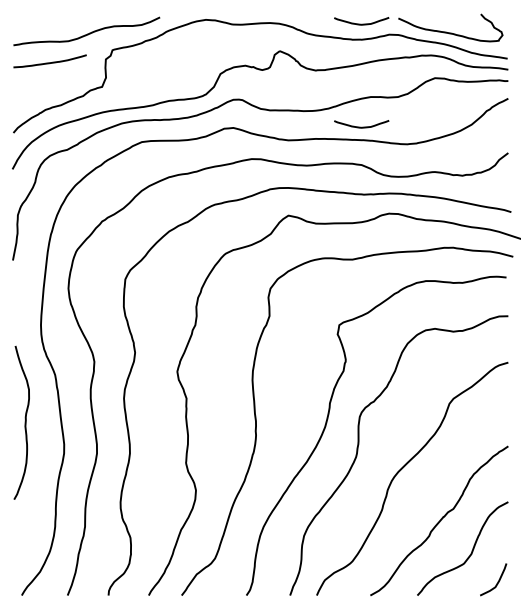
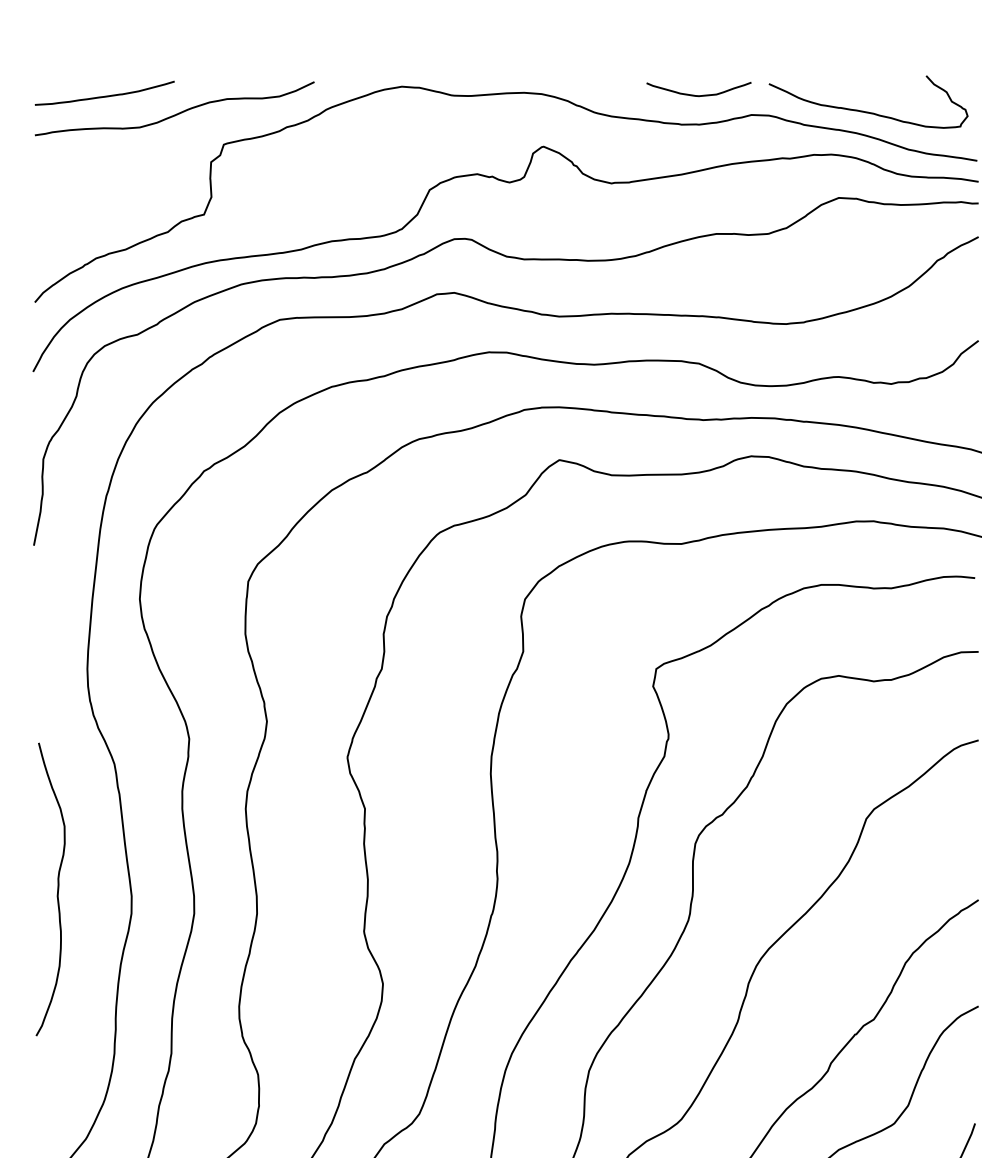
curve: (49, 62) -> (103, 95), moved
curve: (361, 126) -> (698, 290), removed
curve: (24, 422) -> (55, 888), moved

